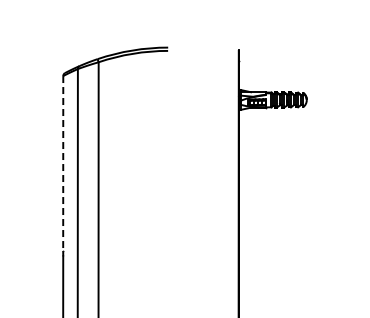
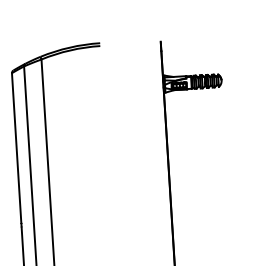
line: (63, 163) -> (16, 148), dashed -> solid

